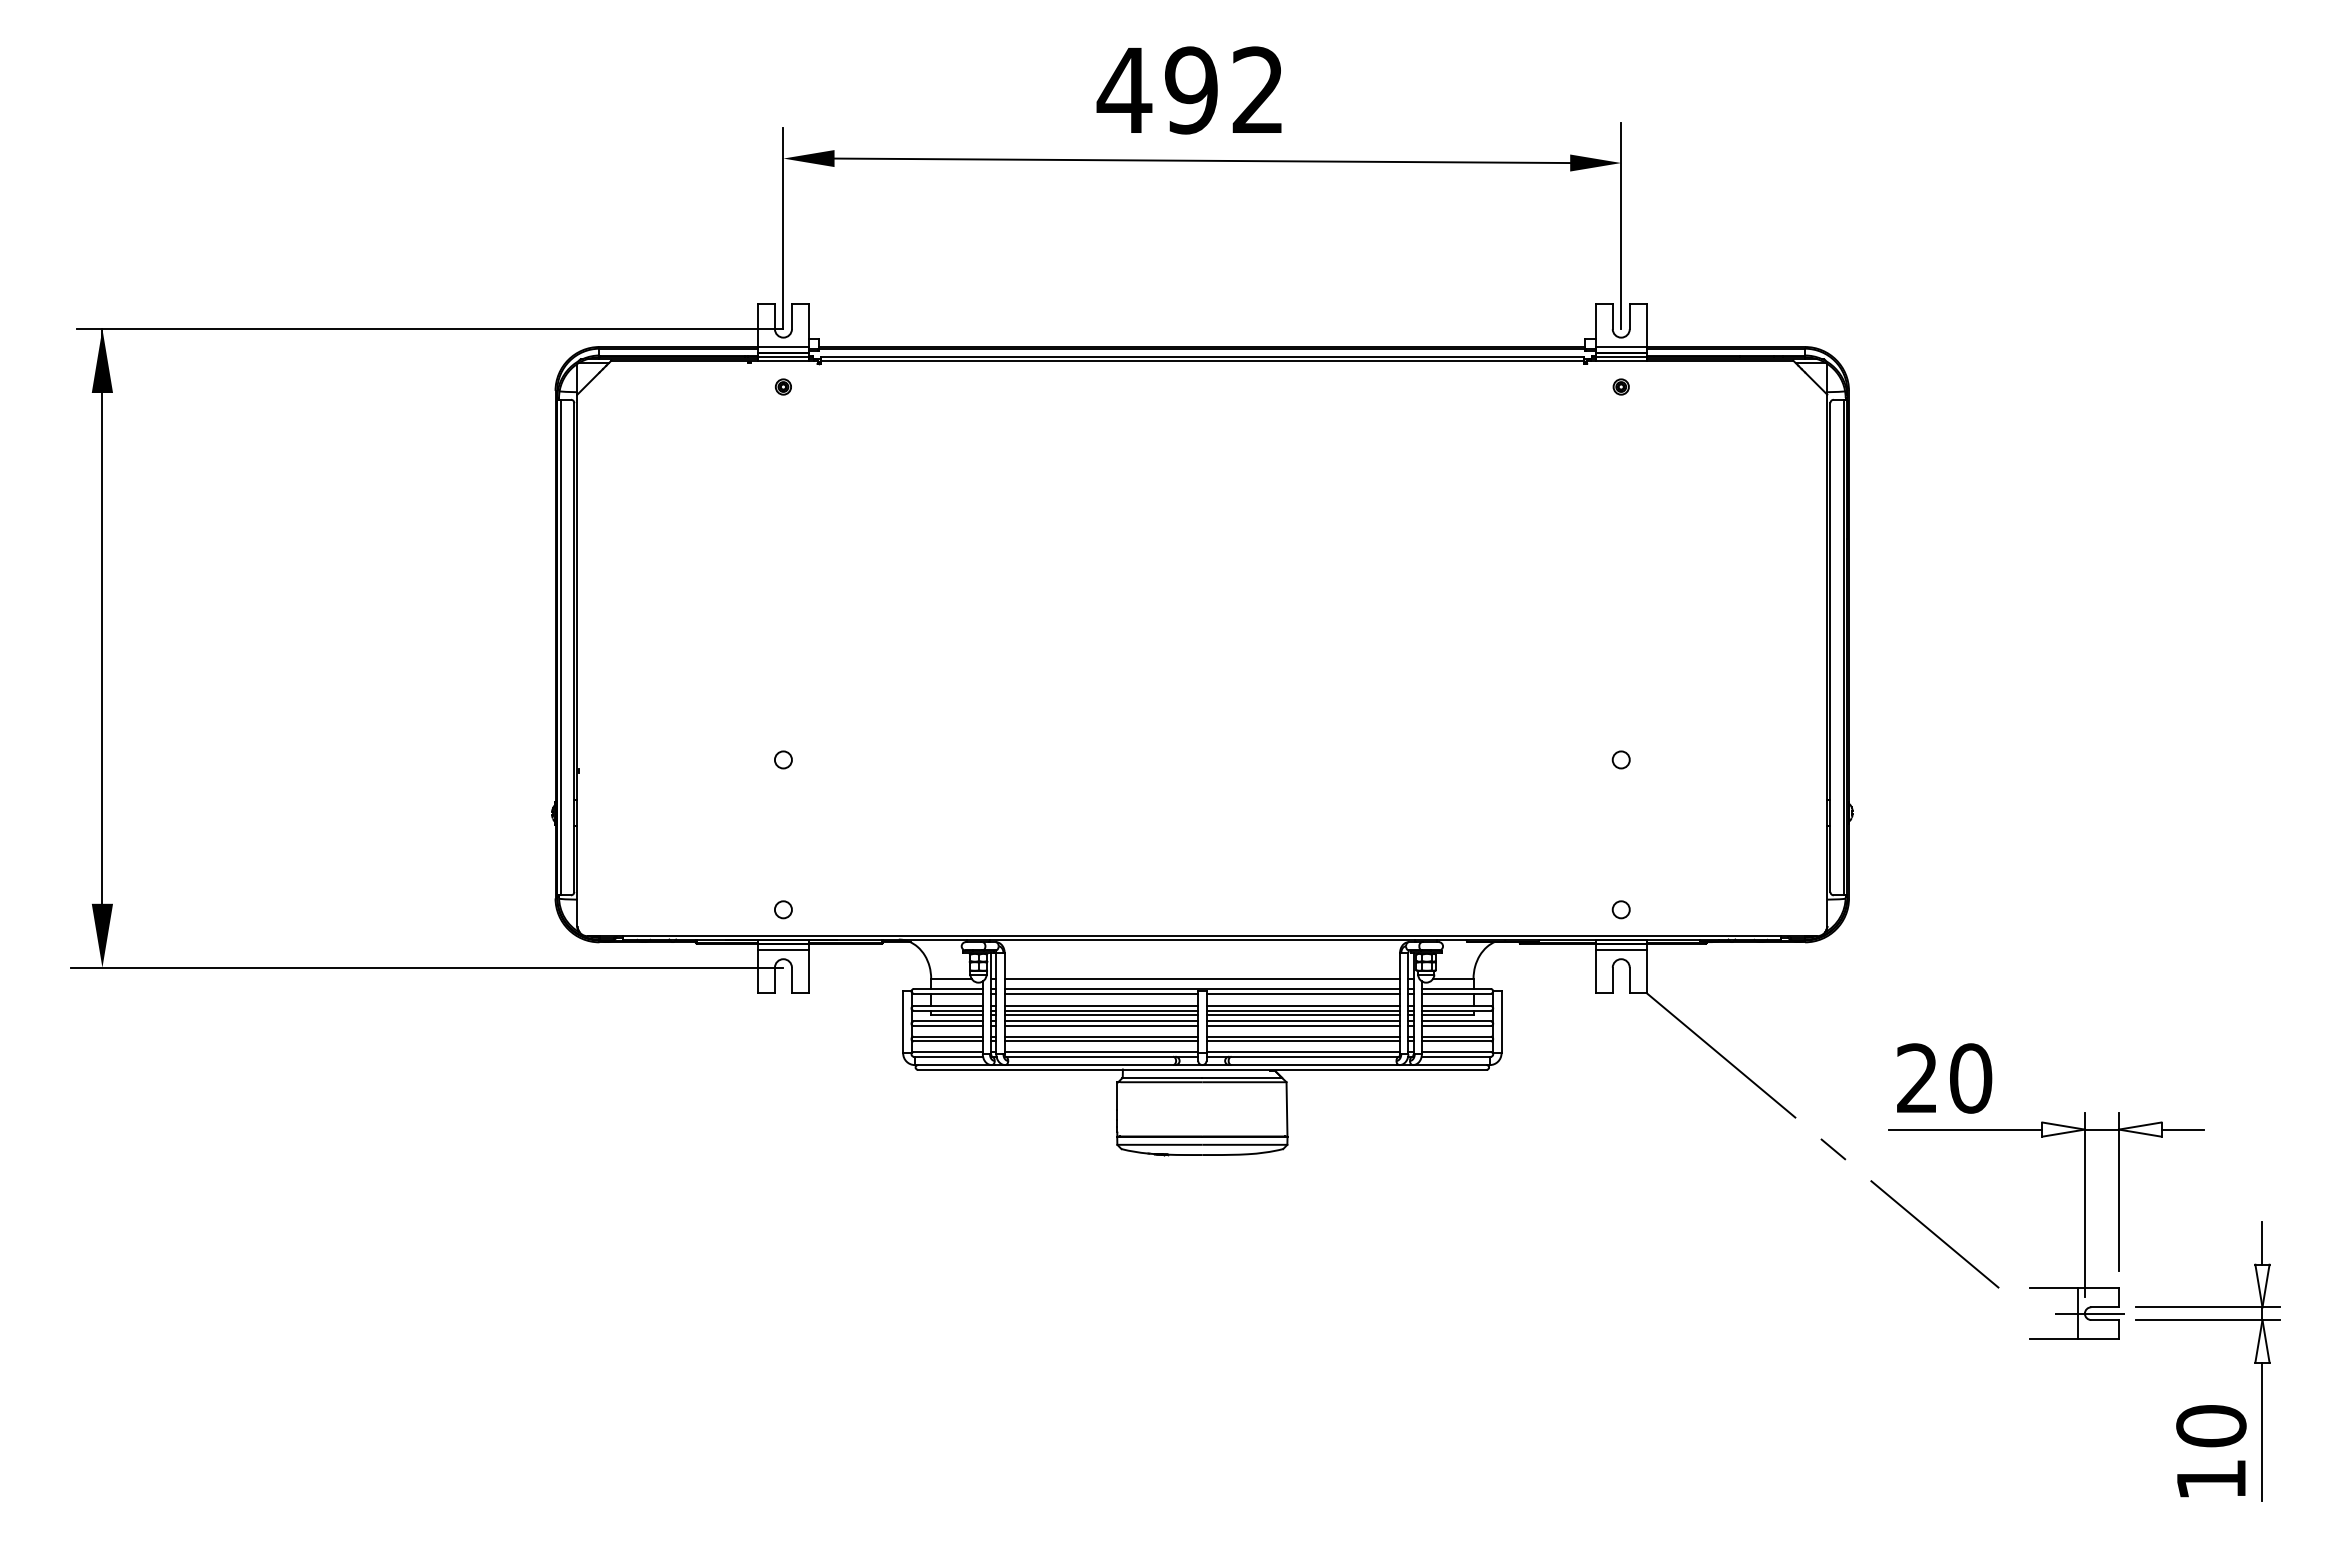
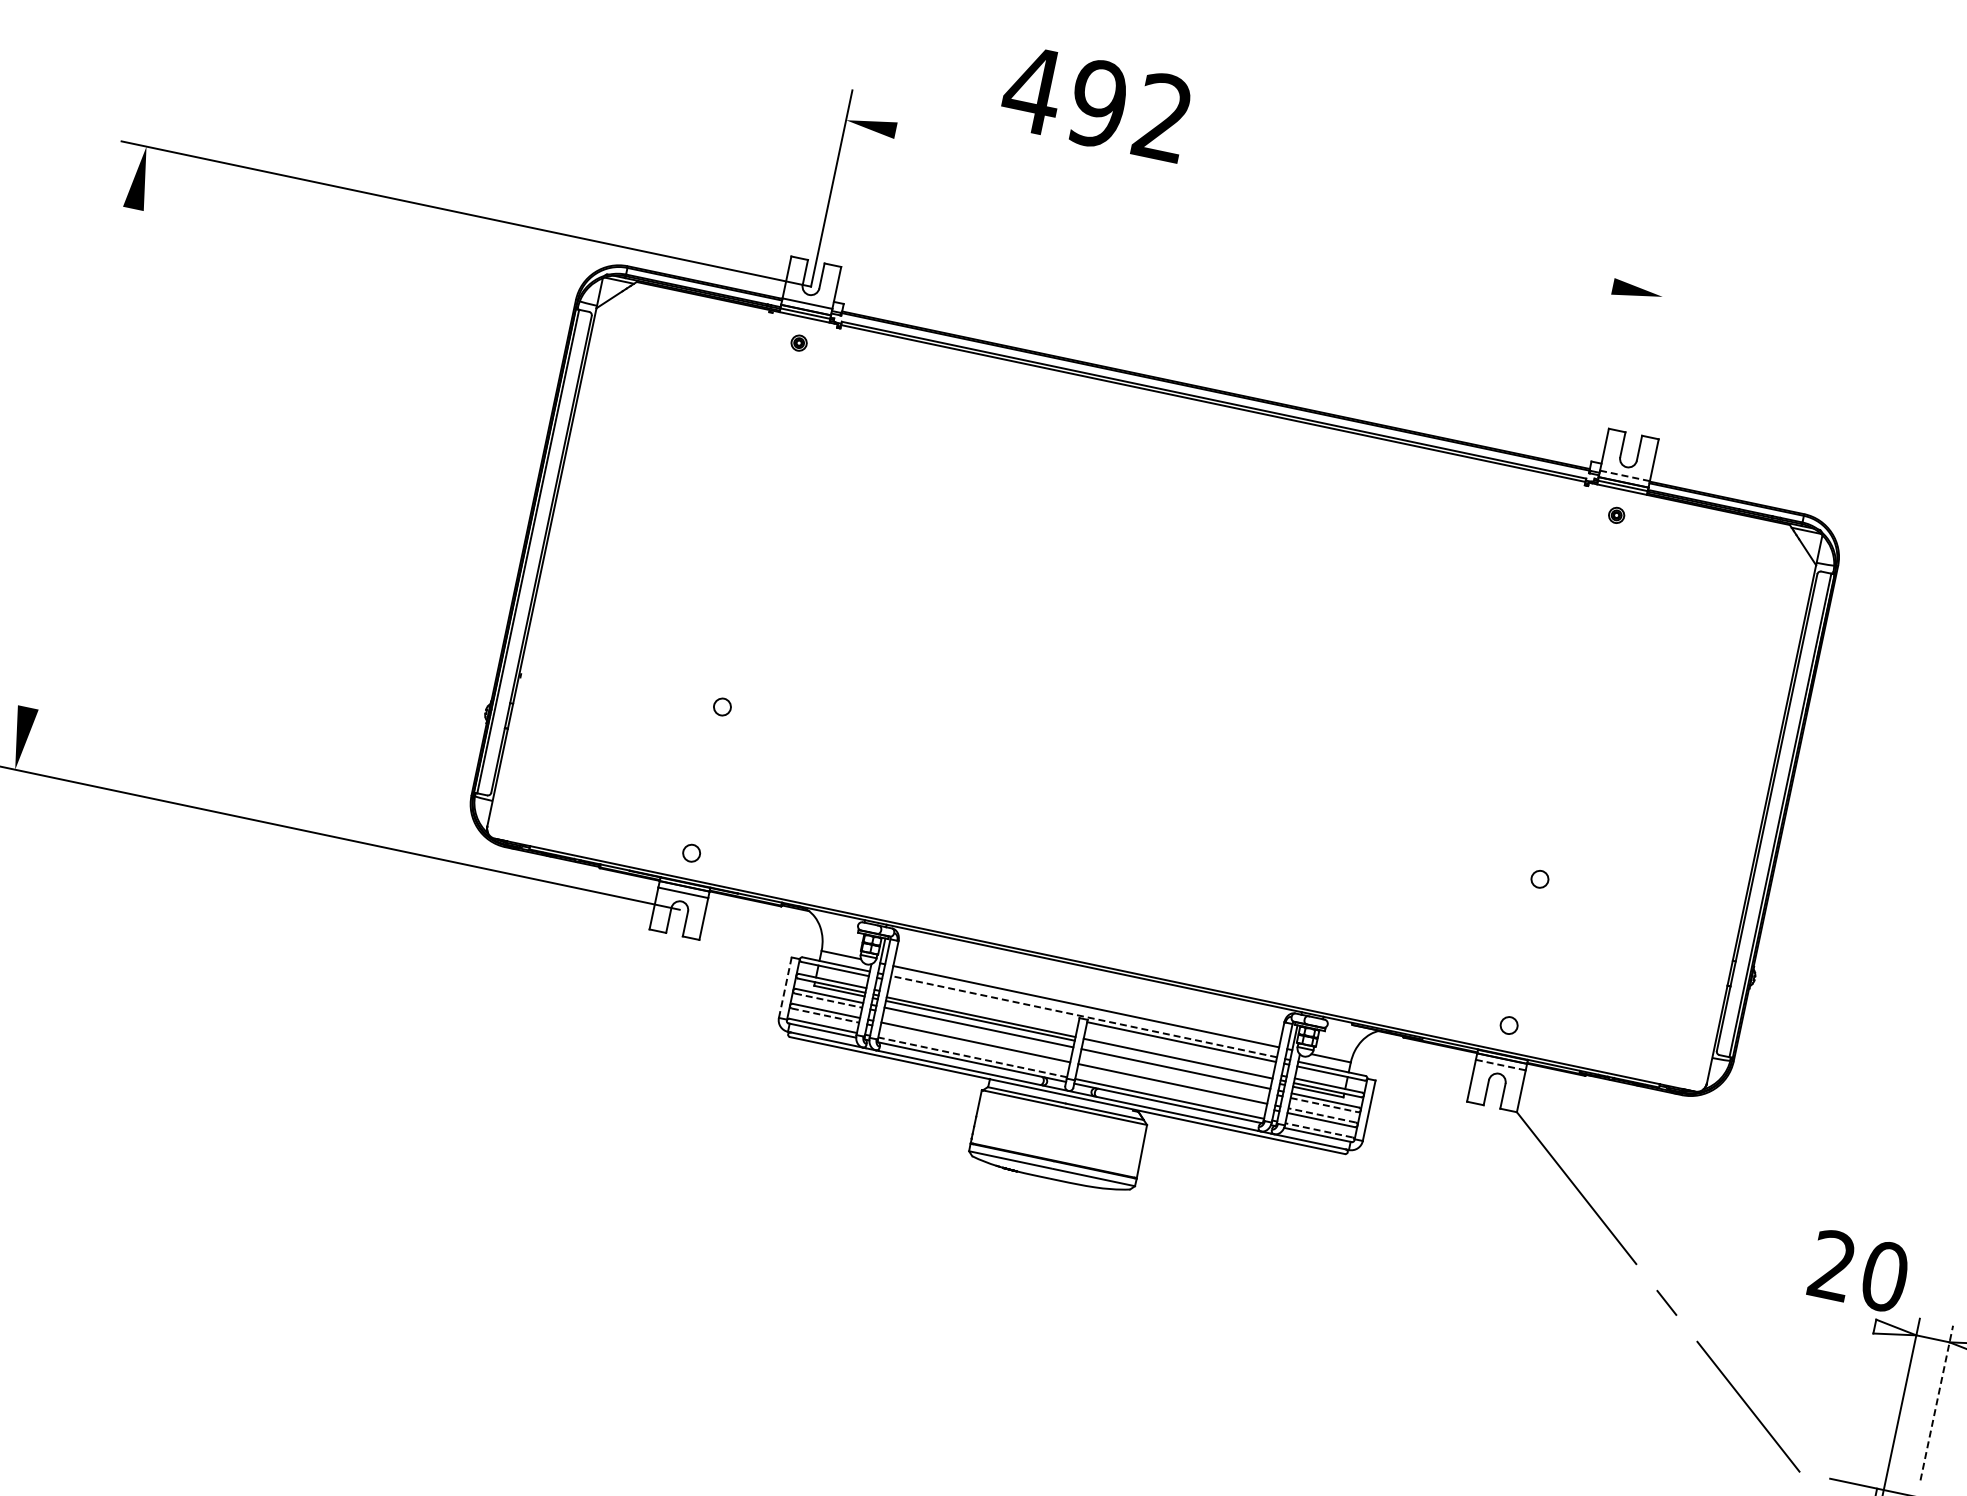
text: (1188, 90) -> (1095, 103), moved
line: (1202, 160) -> (1254, 208), removed
line: (1621, 226) -> (1649, 358), removed
line: (1621, 346) -> (1625, 475), solid -> dashed
line: (102, 616) -> (87, 427), removed
line: (1621, 950) -> (1501, 1065), solid -> dashed
line: (1202, 988) -> (1084, 1016), solid -> dashed
line: (1101, 993) -> (984, 1000), removed
line: (1101, 1006) -> (982, 1013), removed
line: (1303, 1006) -> (1179, 1054), removed
line: (1303, 1014) -> (1177, 1062), removed
line: (903, 1022) -> (785, 987), solid -> dashed
line: (948, 1026) -> (828, 1001), solid -> dashed
line: (1101, 1026) -> (977, 1032), removed
line: (1303, 1026) -> (1175, 1074), removed
line: (1456, 1026) -> (1324, 1105), solid -> dashed
line: (1455, 1036) -> (1321, 1115), solid -> dashed
line: (948, 1041) -> (825, 1015), solid -> dashed
line: (1101, 1041) -> (974, 1047), removed
line: (1303, 1041) -> (1172, 1088), removed
line: (1101, 1051) -> (972, 1056), solid -> dashed
line: (1455, 1051) -> (1318, 1129), solid -> dashed
text: (1944, 1078) -> (1859, 1271), moved
line: (1965, 1129) -> (1799, 1310), removed
line: (2118, 1191) -> (1936, 1402), solid -> dashed

